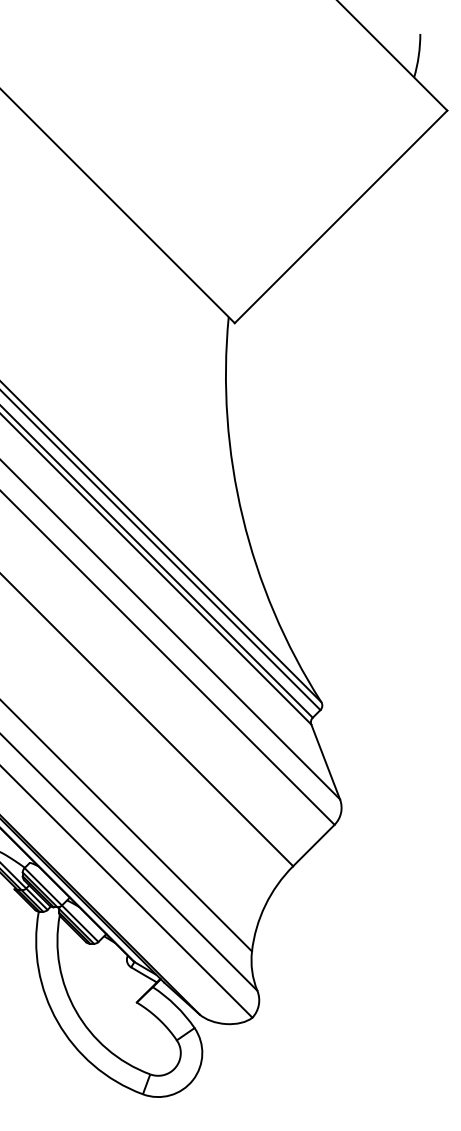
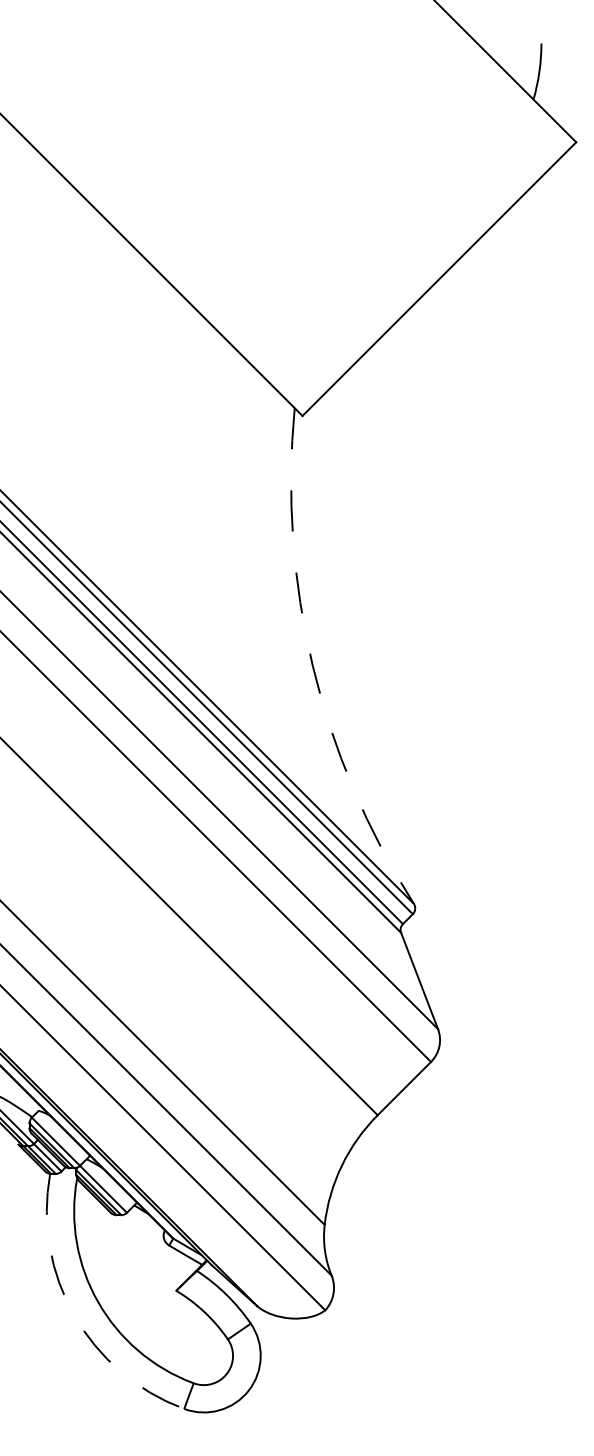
arc: (242, 517) -> (312, 666), solid -> dashed
arc: (57, 1021) -> (74, 1315), solid -> dashed

